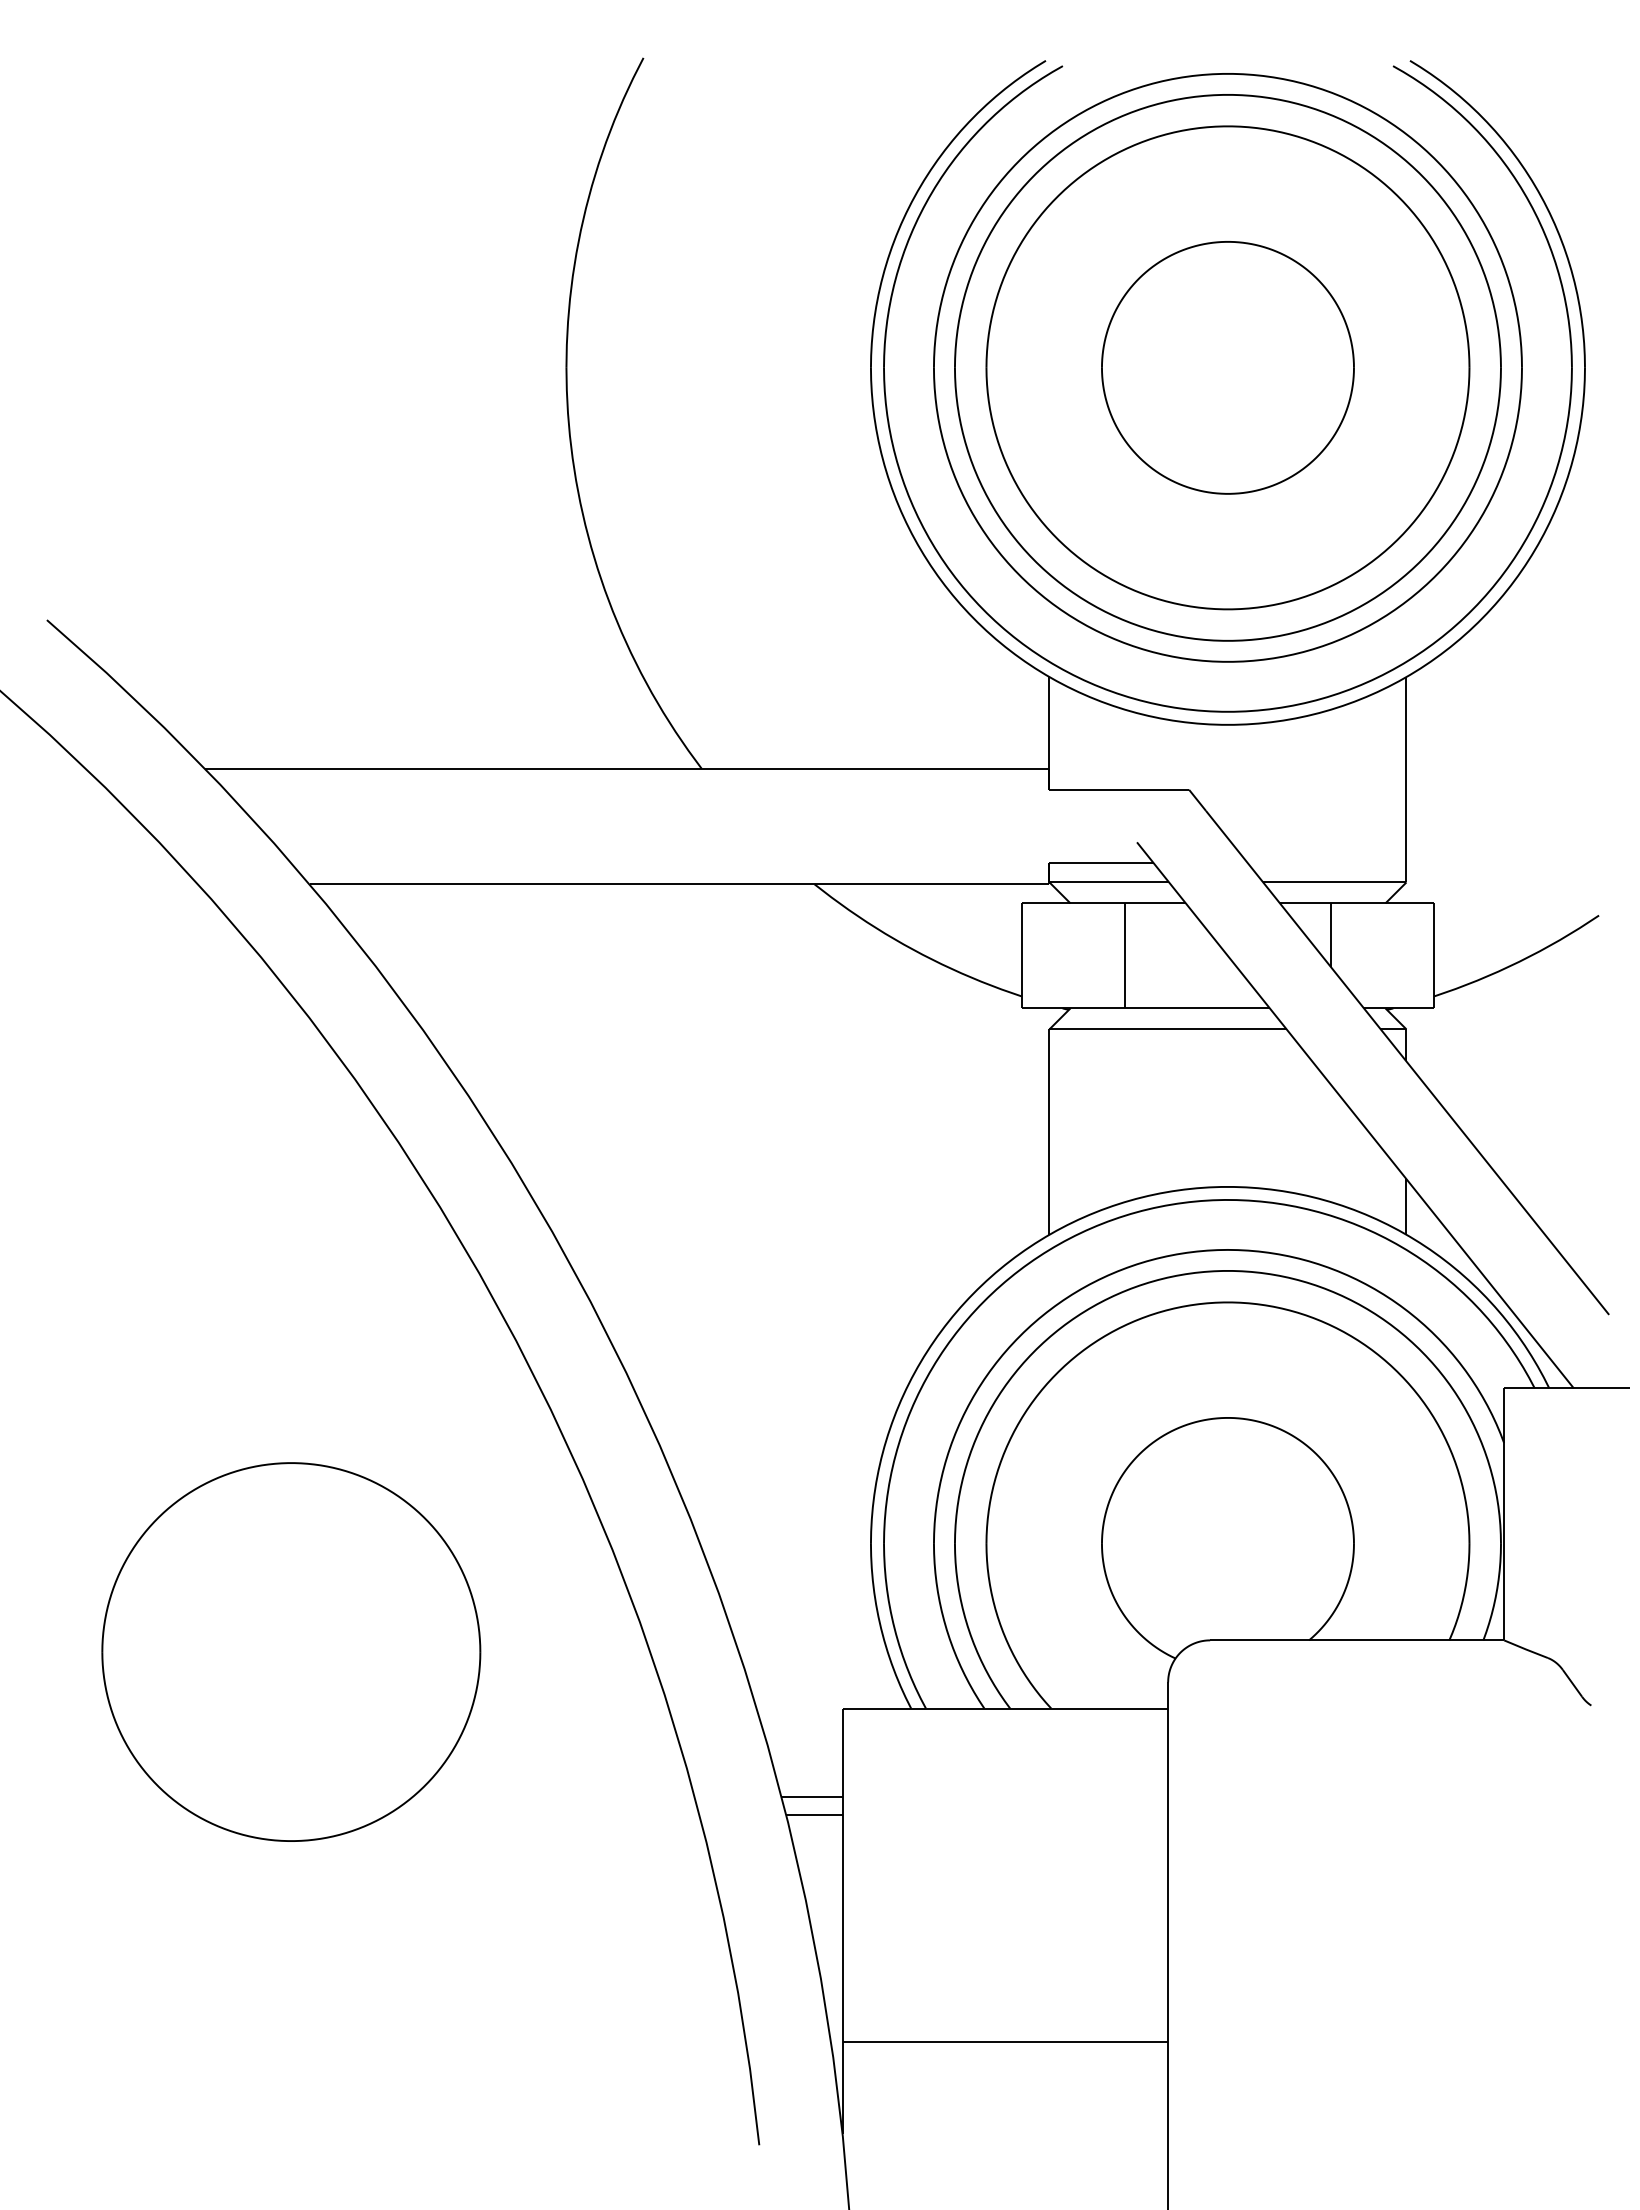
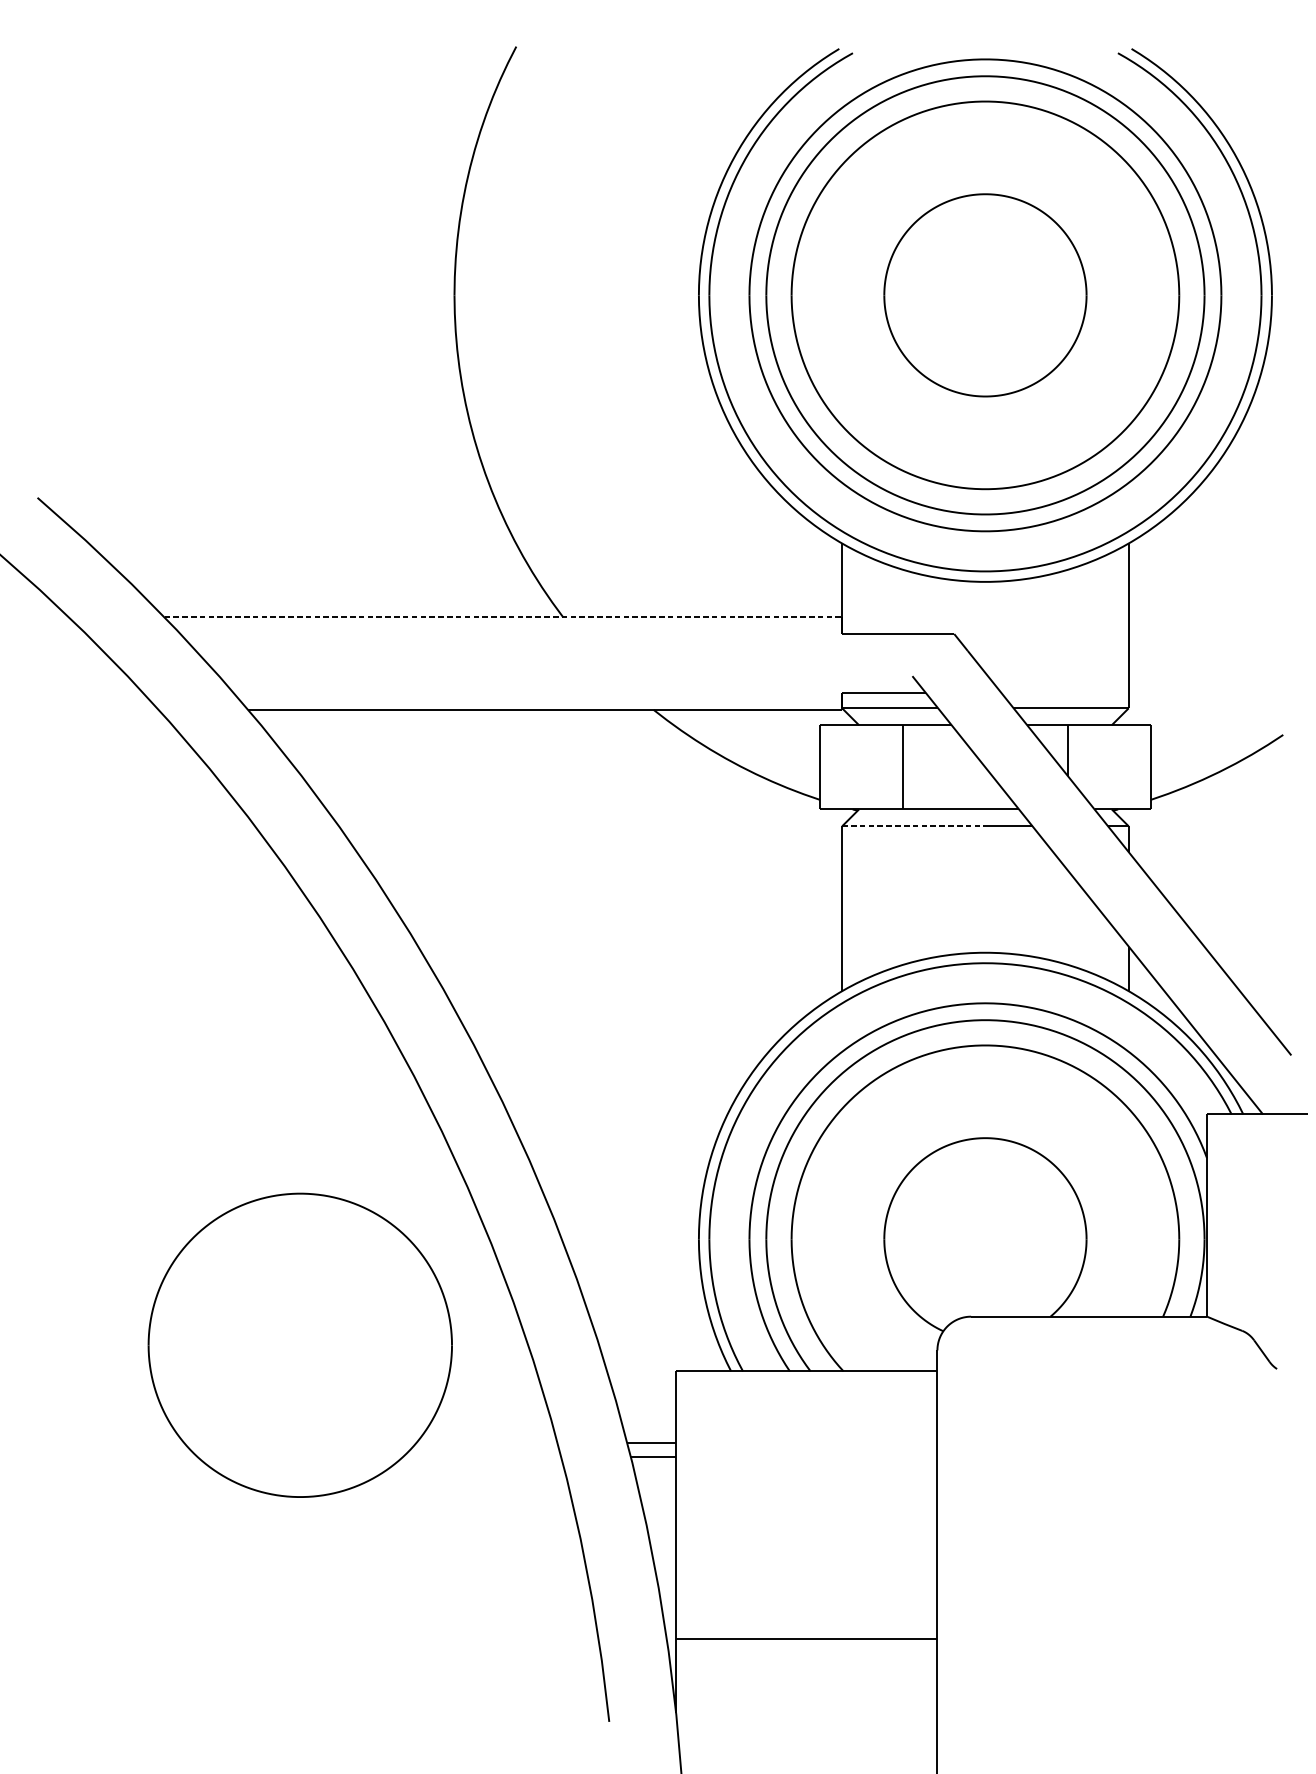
line: (626, 768) -> (502, 616), solid -> dashed
line: (1139, 1029) -> (914, 826), solid -> dashed
part: (291, 1651) -> (300, 1344), moved

